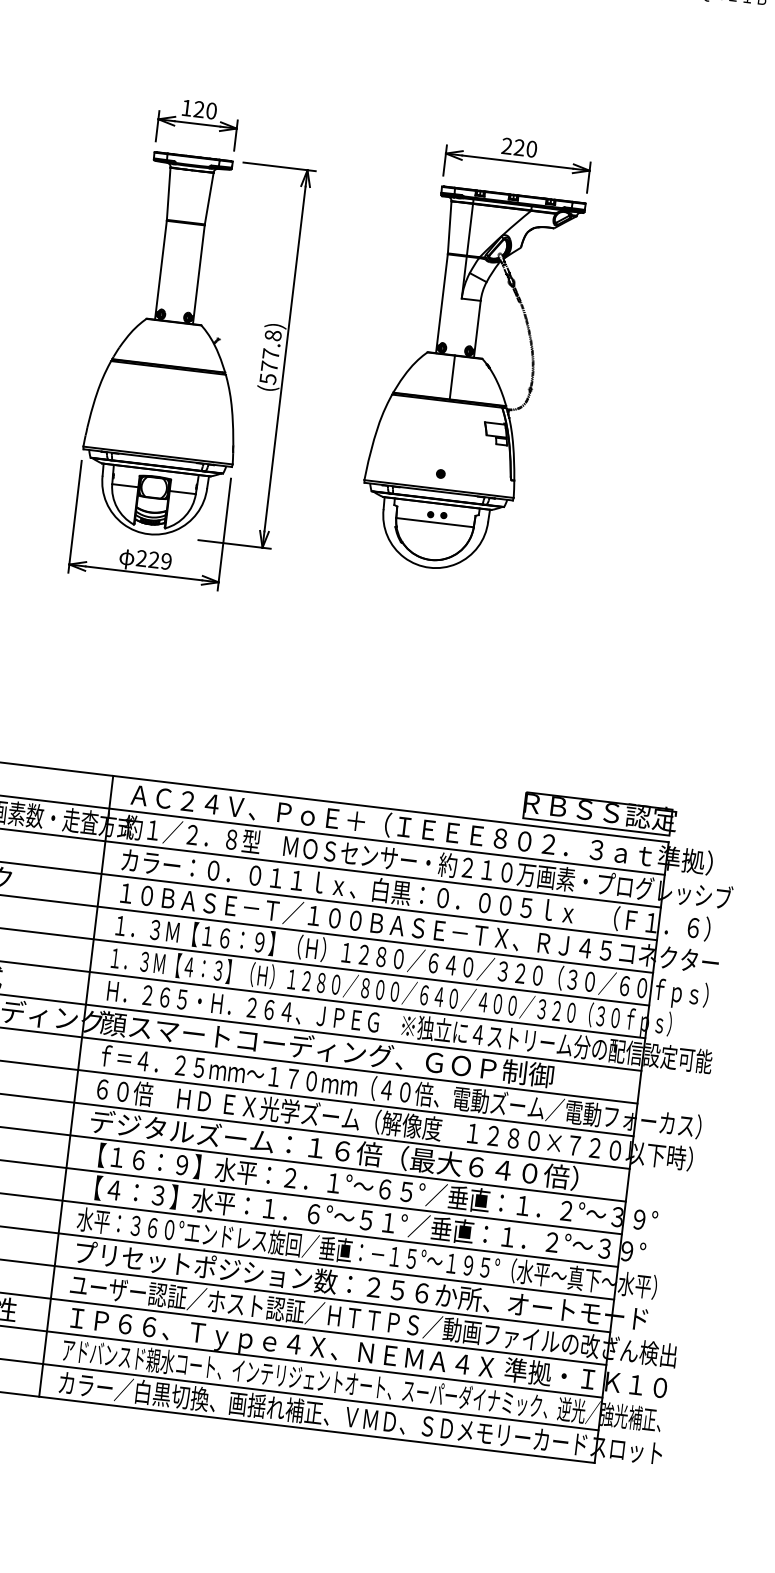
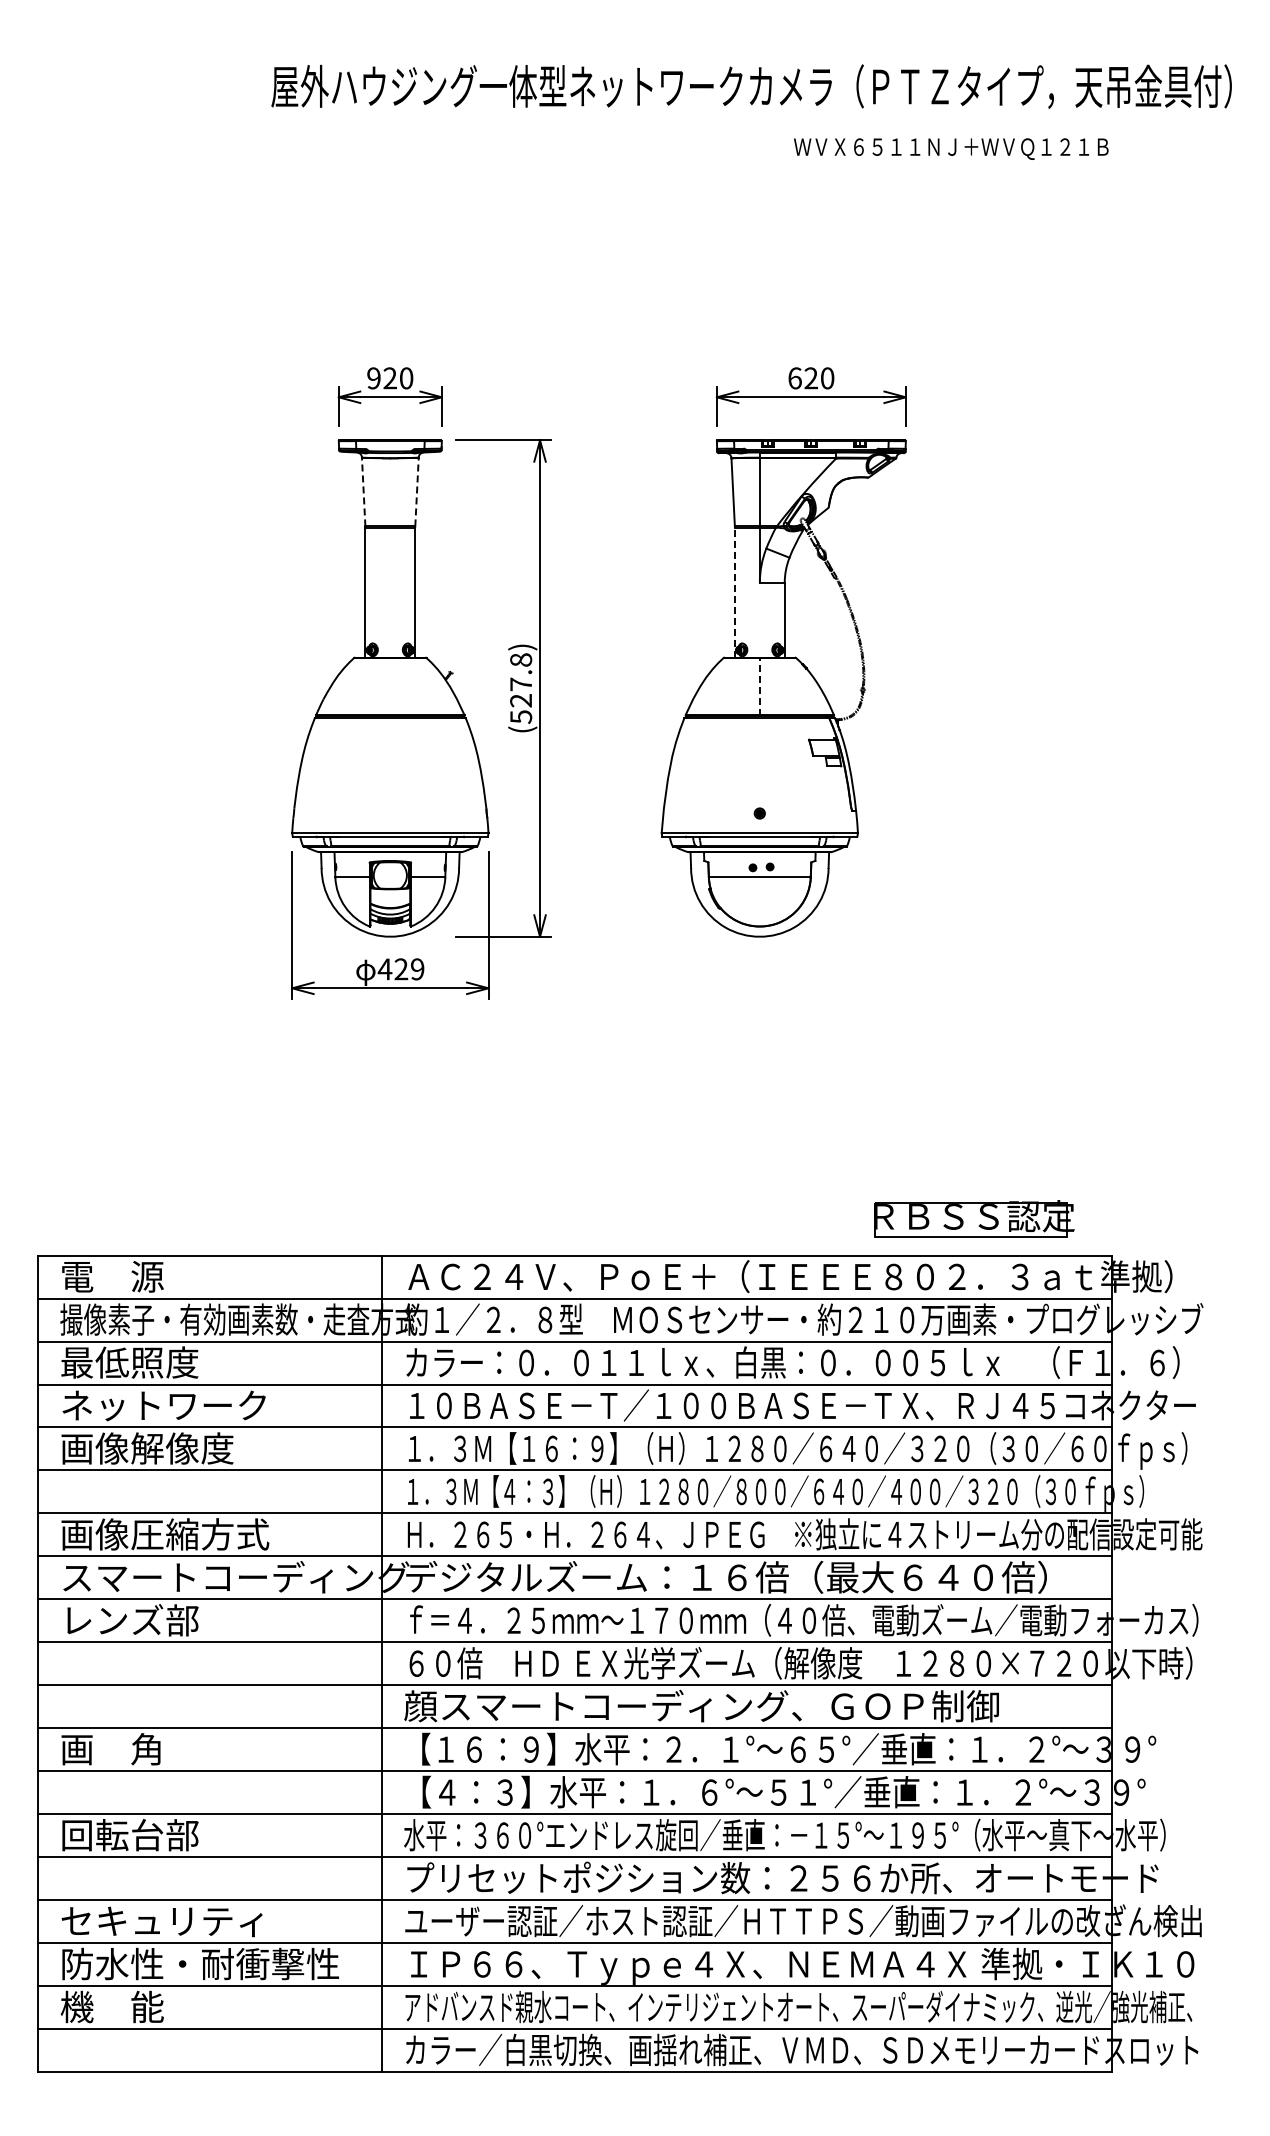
text: (186, 108) -> (373, 378), 120 -> 920
text: (506, 146) -> (794, 378), 220 -> 620
line: (168, 193) -> (363, 491), solid -> dashed
line: (209, 198) -> (417, 491), solid -> dashed
line: (441, 303) -> (734, 592), solid -> dashed
text: (269, 366) -> (520, 700), (577.8) -> (527.8)
line: (452, 377) -> (759, 686), solid -> dashed
text: (141, 558) -> (384, 969), 229 -> 429
part: (600, 813) -> (974, 1218), moved
text: (345, 1051) -> (725, 1576), 顔スマートコーディング、ＧＯＰ制御 -> デジタルズーム：１６倍（最大６４０倍）
text: (333, 1149) -> (725, 1705), デジタルズーム：１６倍（最大６４０倍） -> 顔スマートコーディング、ＧＯＰ制御

